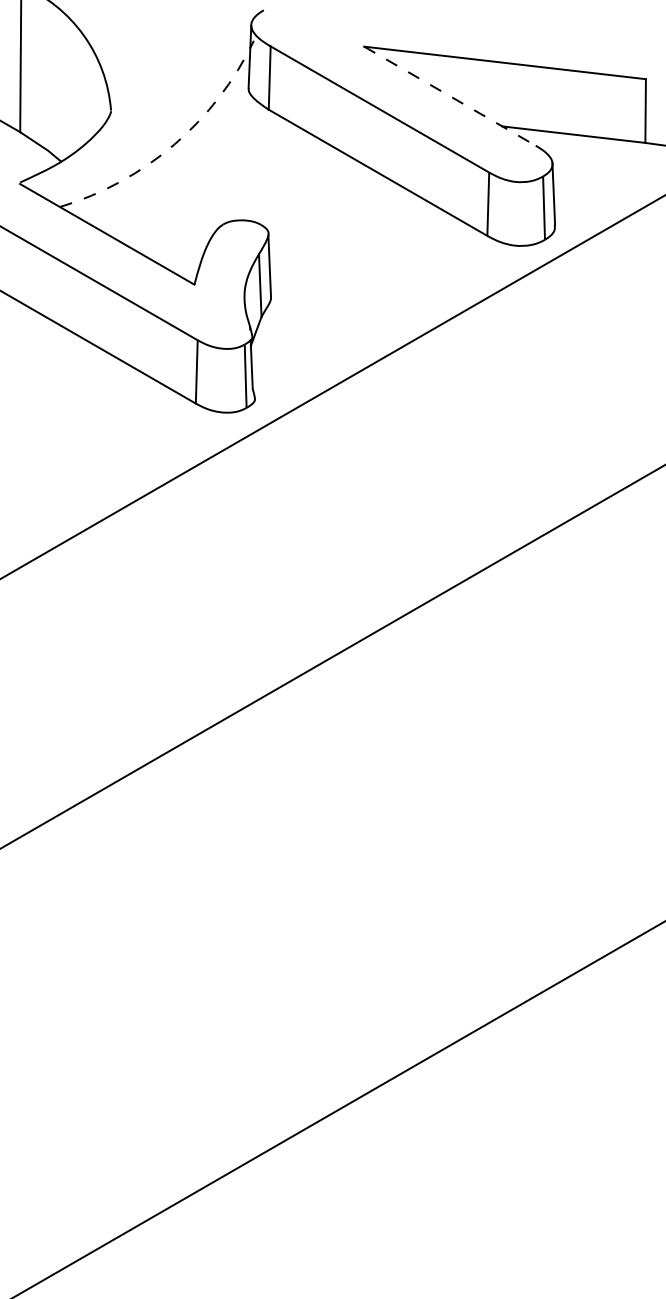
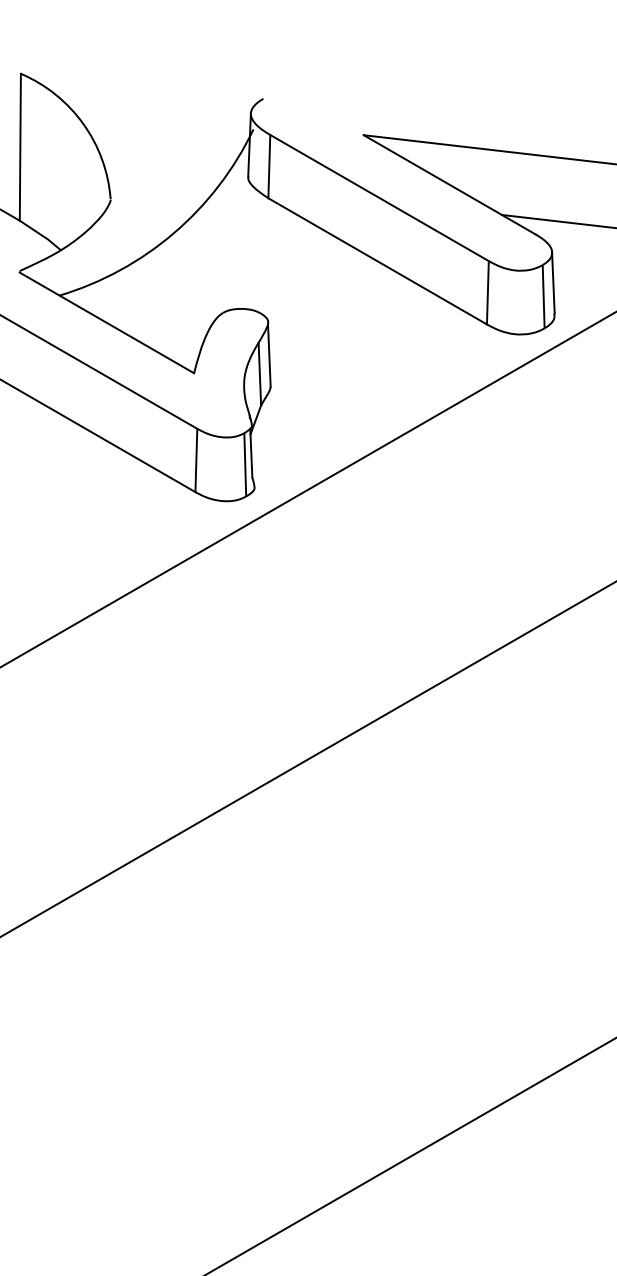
line: (450, 96) -> (450, 185), dashed -> solid
arc: (174, 144) -> (174, 233), dashed -> solid

